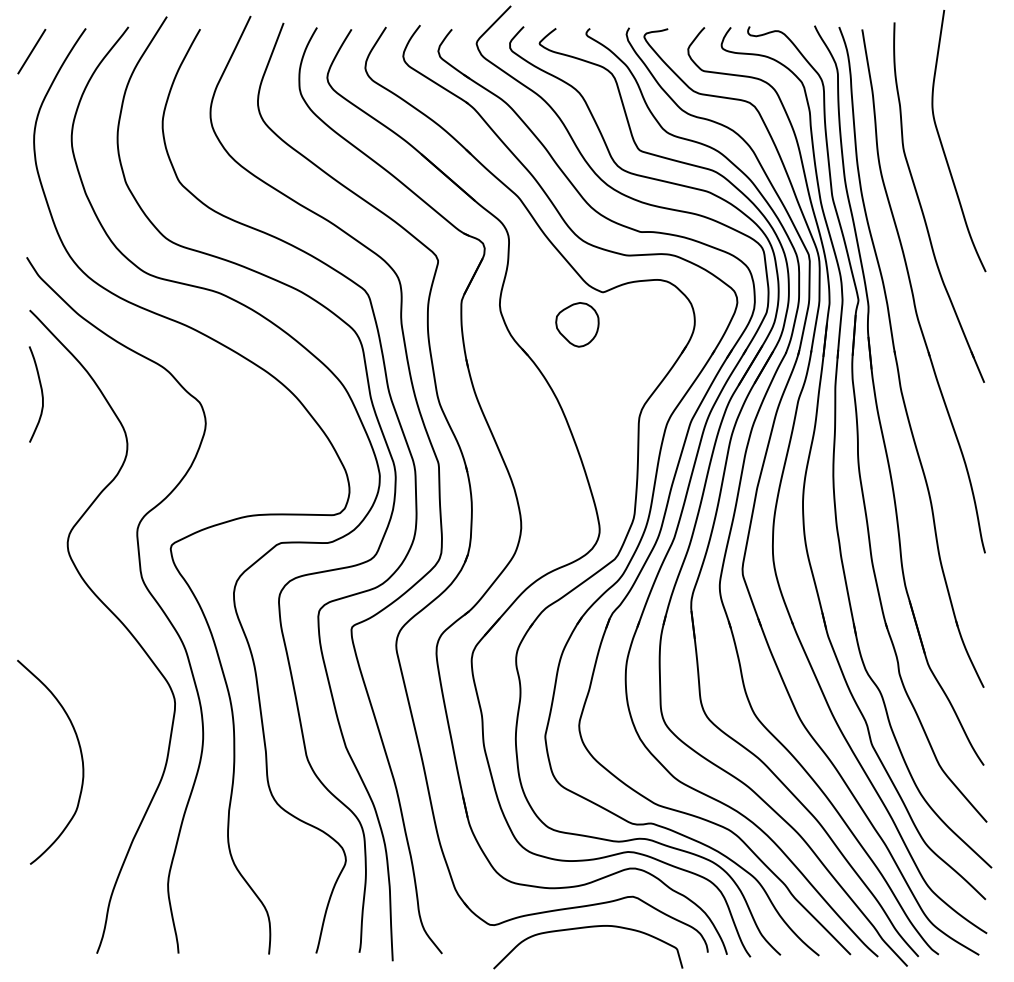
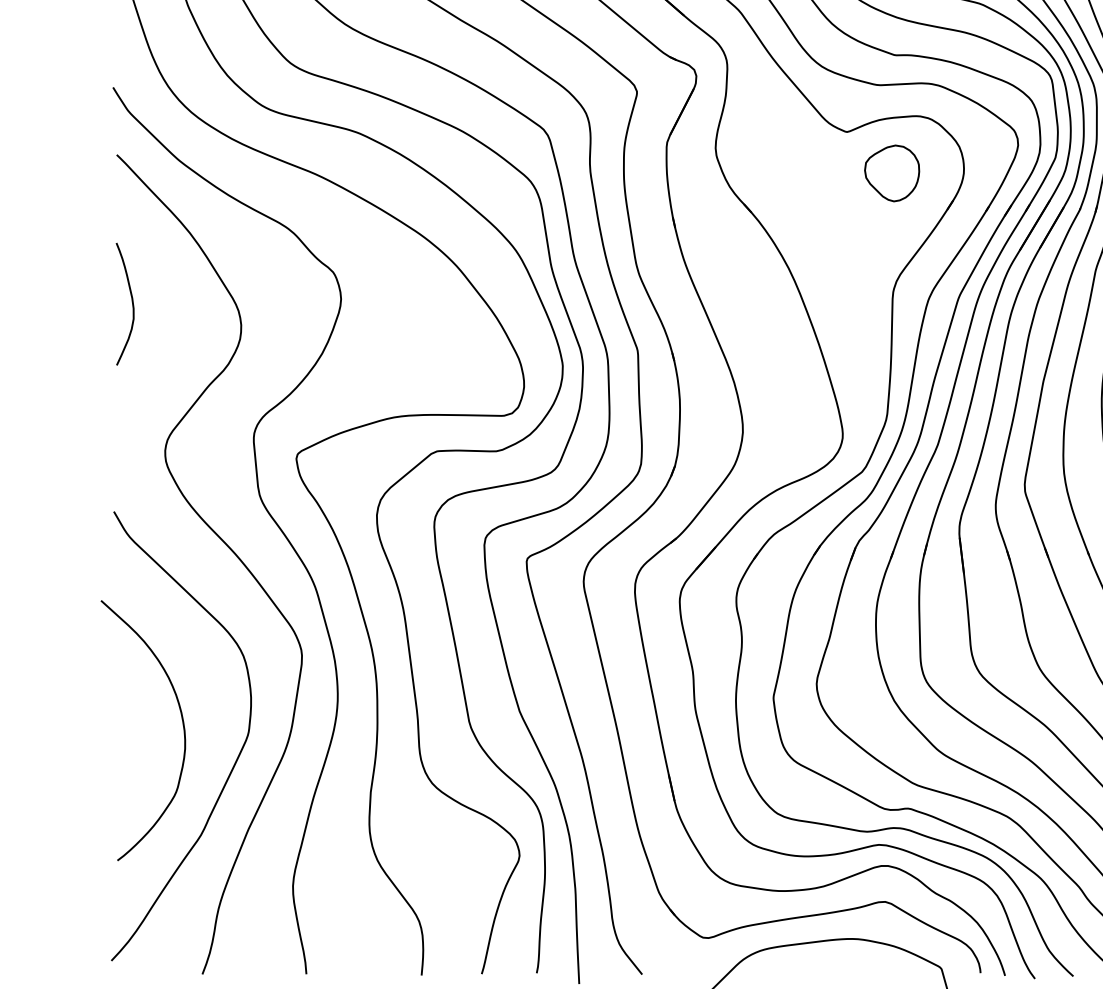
part: (577, 324) -> (892, 173), moved
curve: (41, 394) -> (131, 304), moved
curve: (124, 781) -> (237, 755), added

